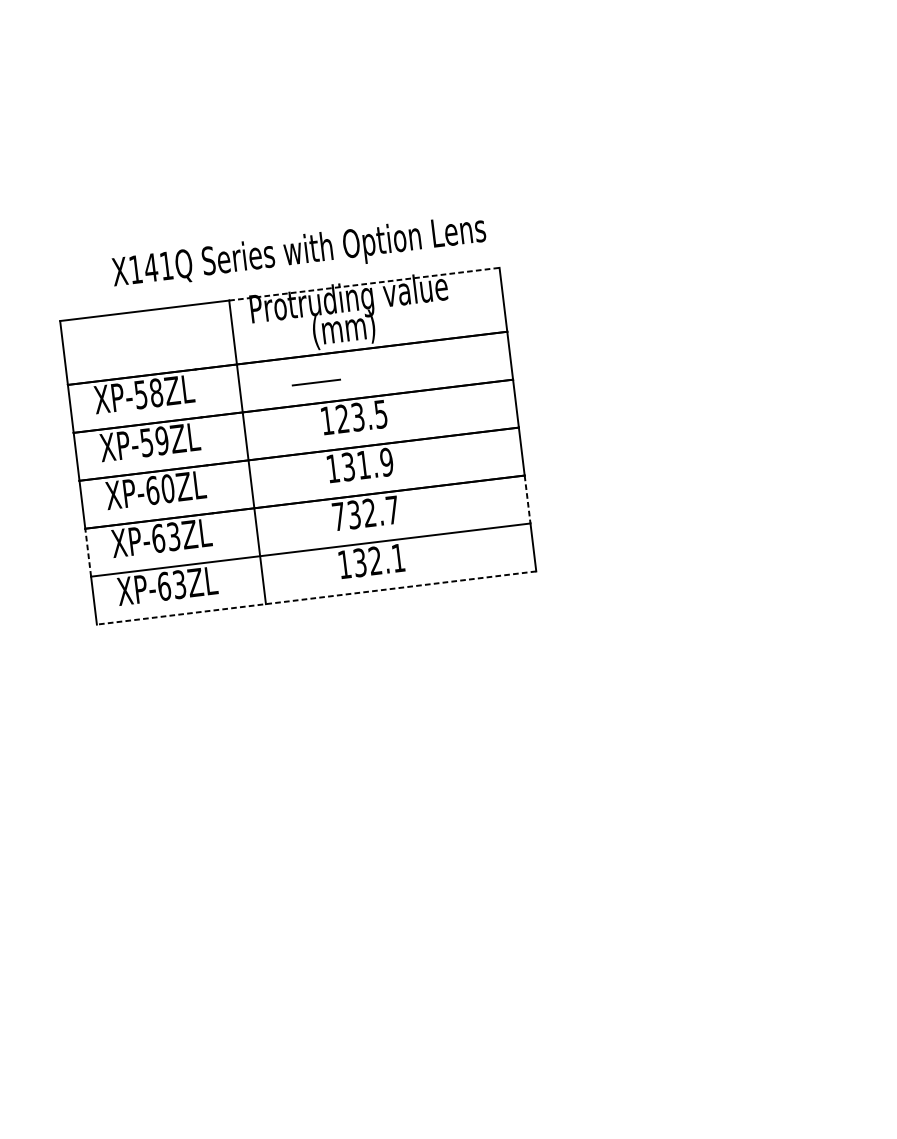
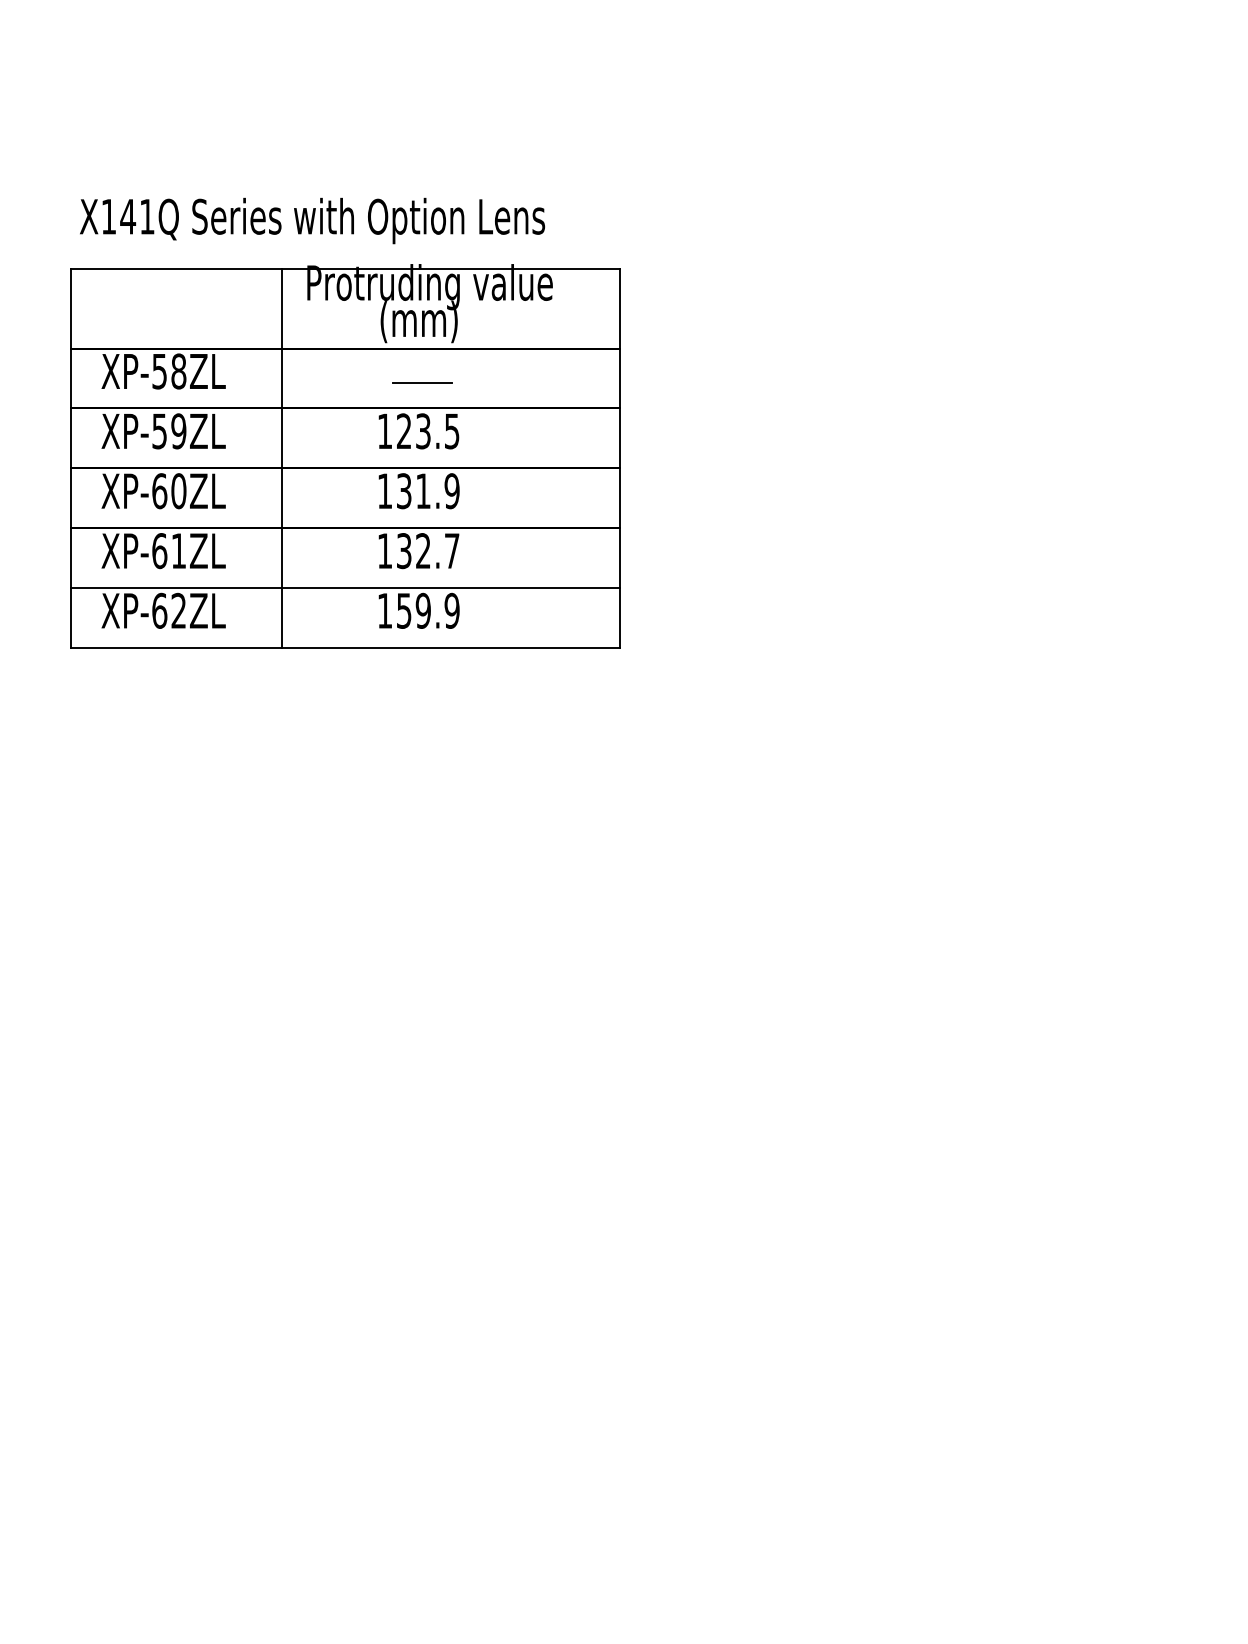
text: (299, 252) -> (312, 220), moved
line: (364, 283) -> (451, 268), dashed -> solid
line: (316, 382) -> (422, 382), moved
line: (527, 499) -> (619, 558), dashed -> solid
text: (339, 516) -> (385, 550), 732.7 -> 132.7
text: (173, 537) -> (178, 551), XP-63ZL -> XP-61ZL
line: (88, 553) -> (71, 558), dashed -> solid
text: (379, 560) -> (428, 610), 132.1 -> 159.9
text: (179, 584) -> (178, 610), XP-63ZL -> XP-62ZL
line: (315, 597) -> (344, 647), dashed -> solid

